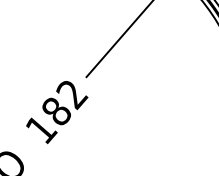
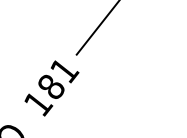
text: (72, 95) -> (64, 71), 182 -> 181

